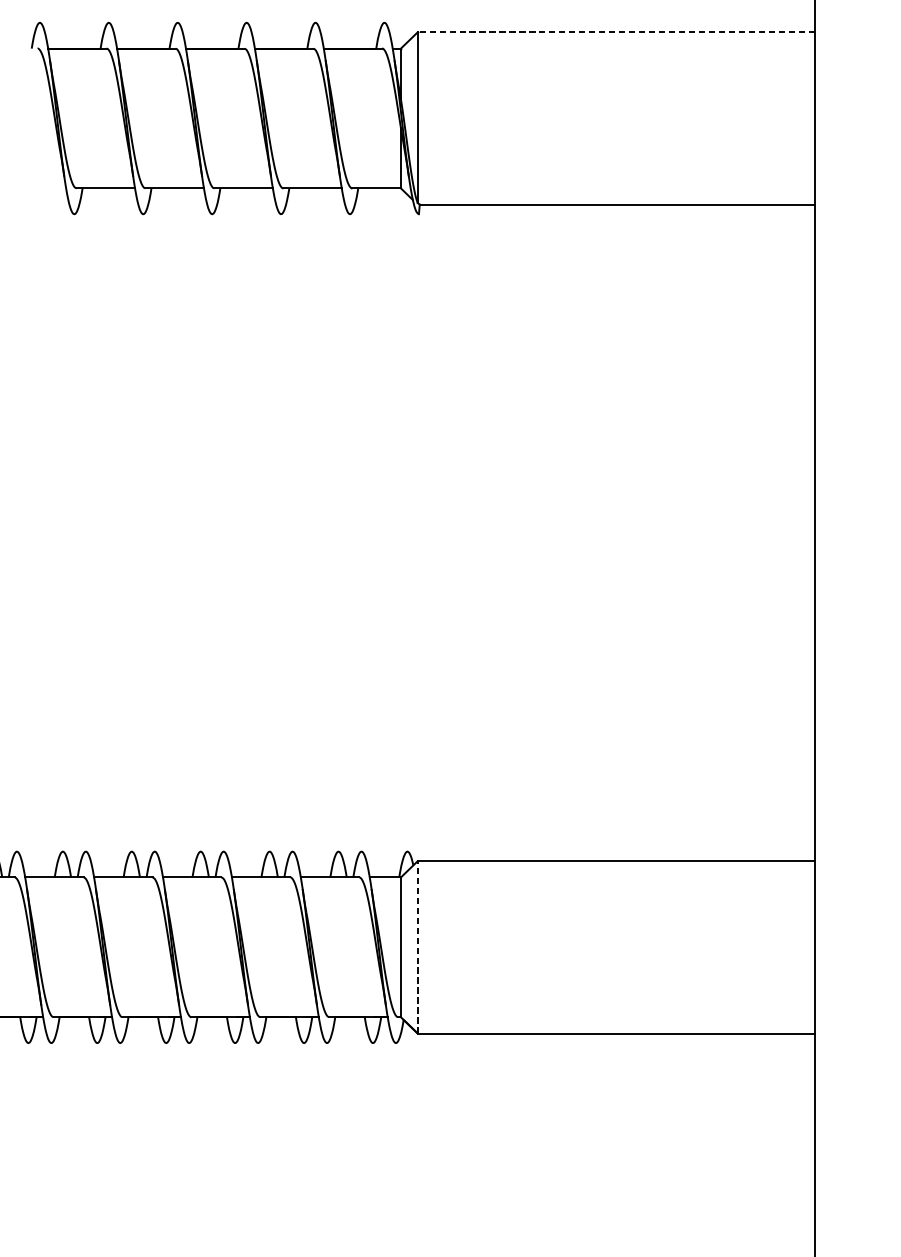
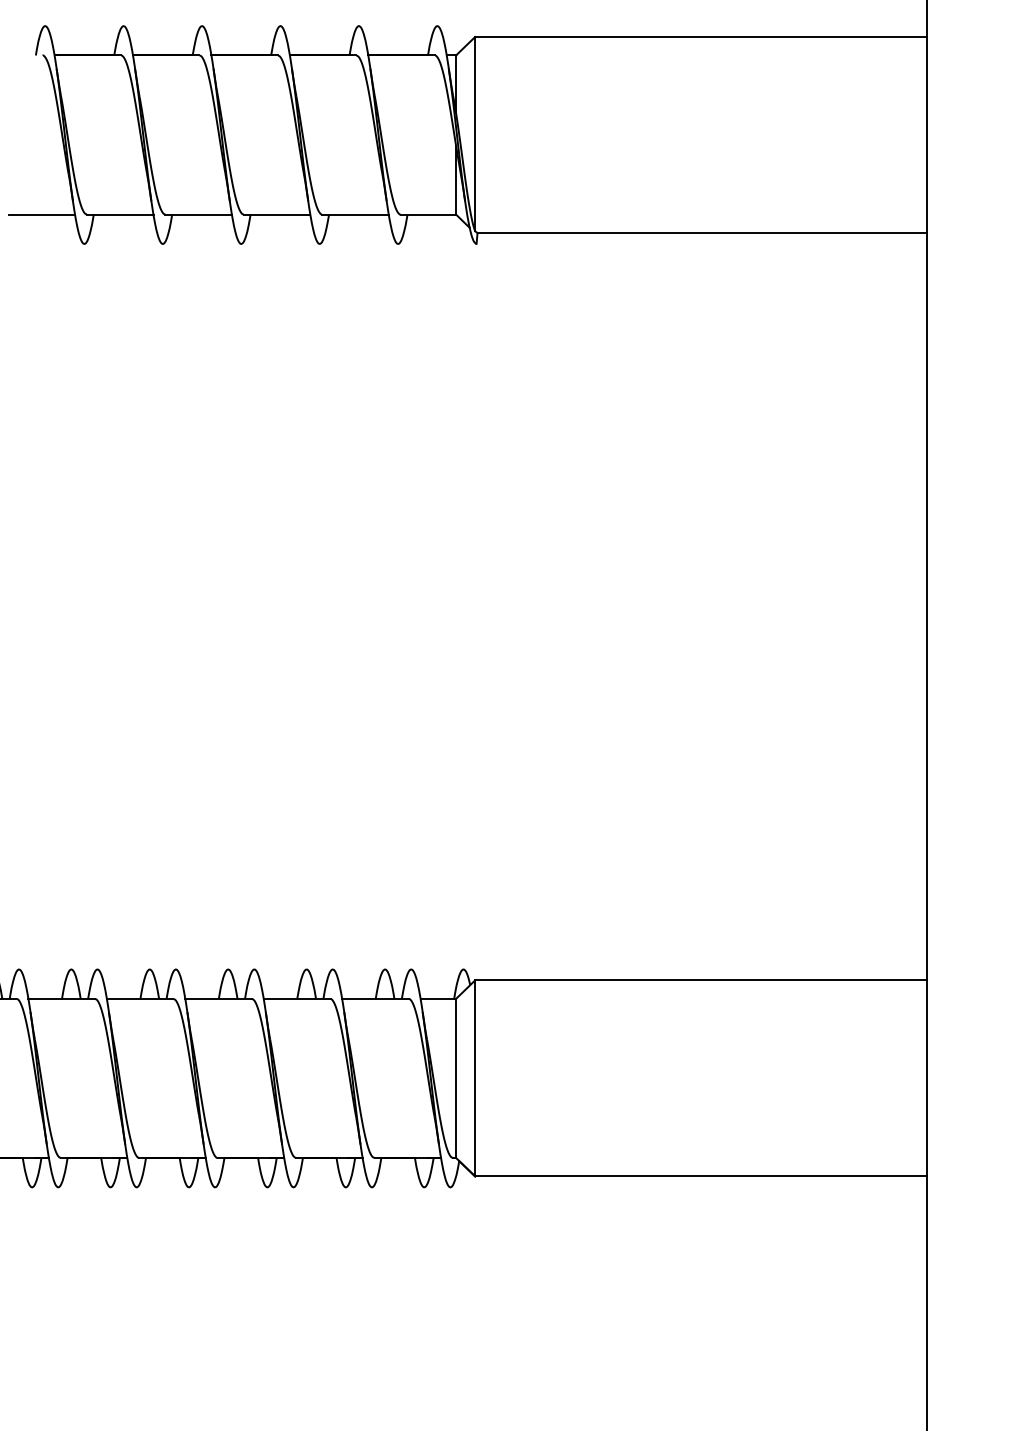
line: (615, 31) -> (700, 36), dashed -> solid
line: (36, 188) -> (41, 214), added
line: (417, 946) -> (475, 1077), dashed -> solid

